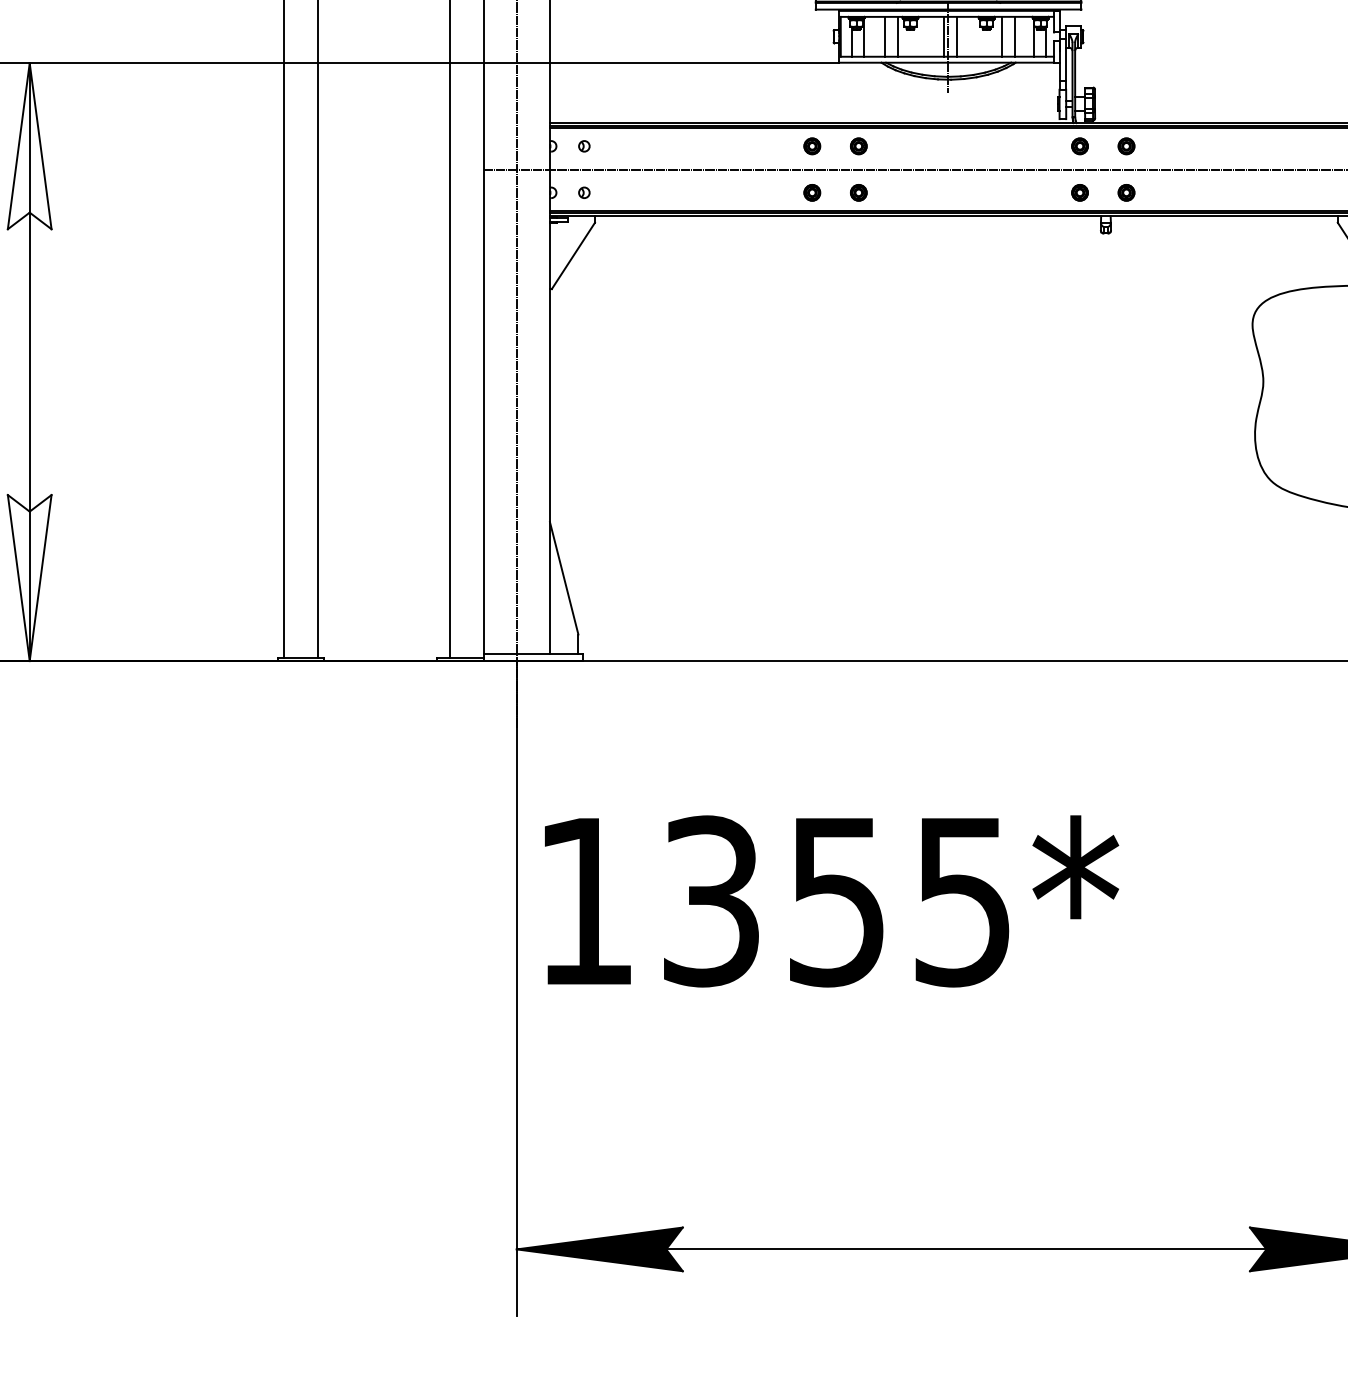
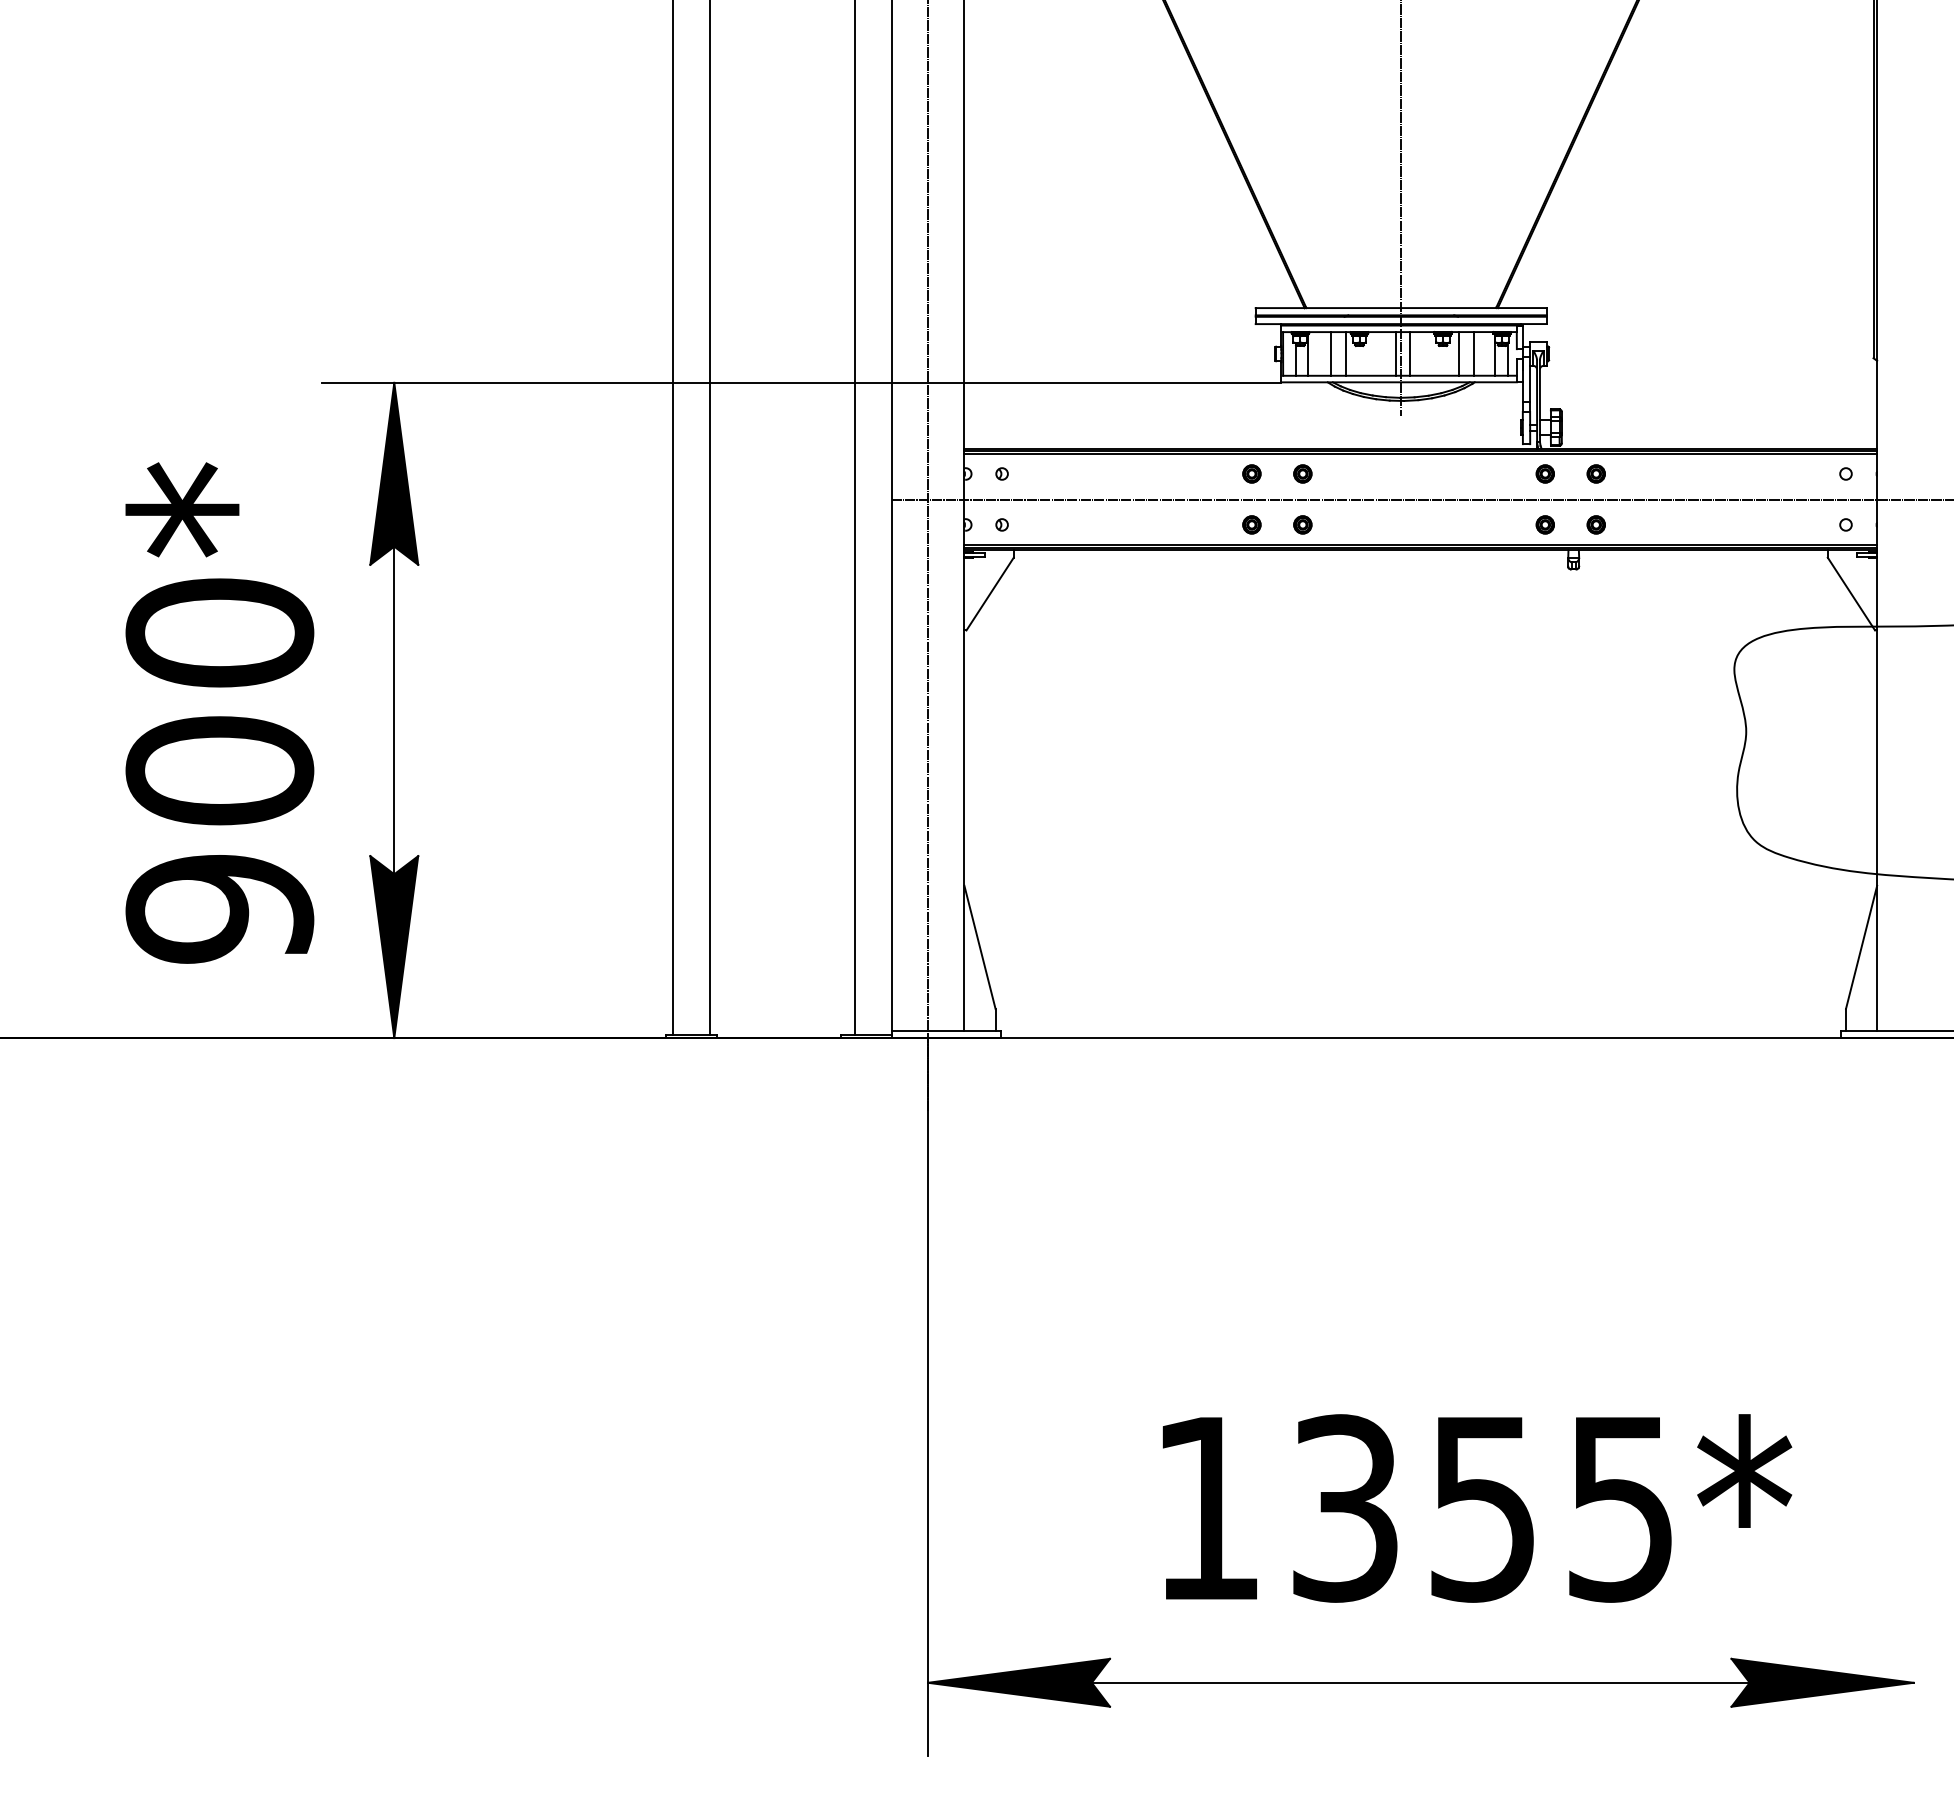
fill: (29, 145) -> (394, 473), added
fill: (29, 578) -> (394, 947), added
text: (831, 901) -> (1477, 1508), moved

